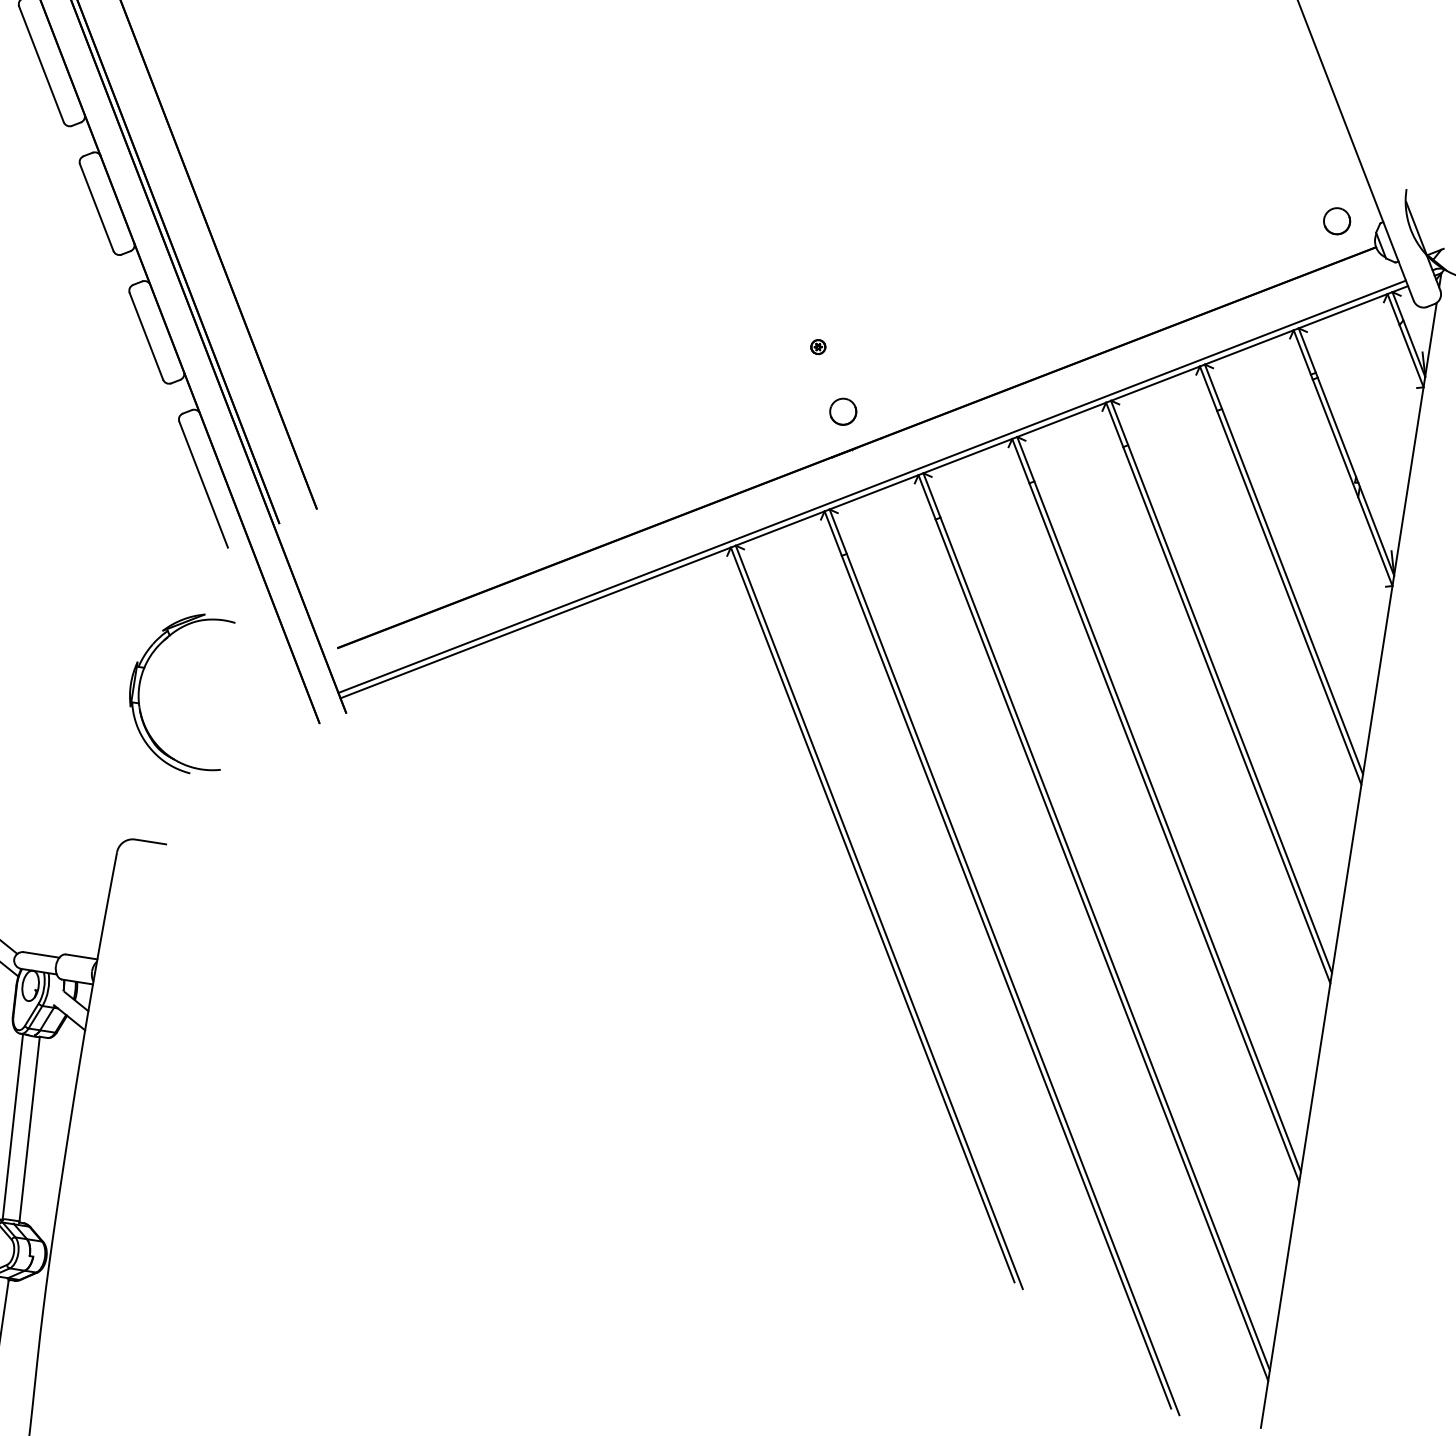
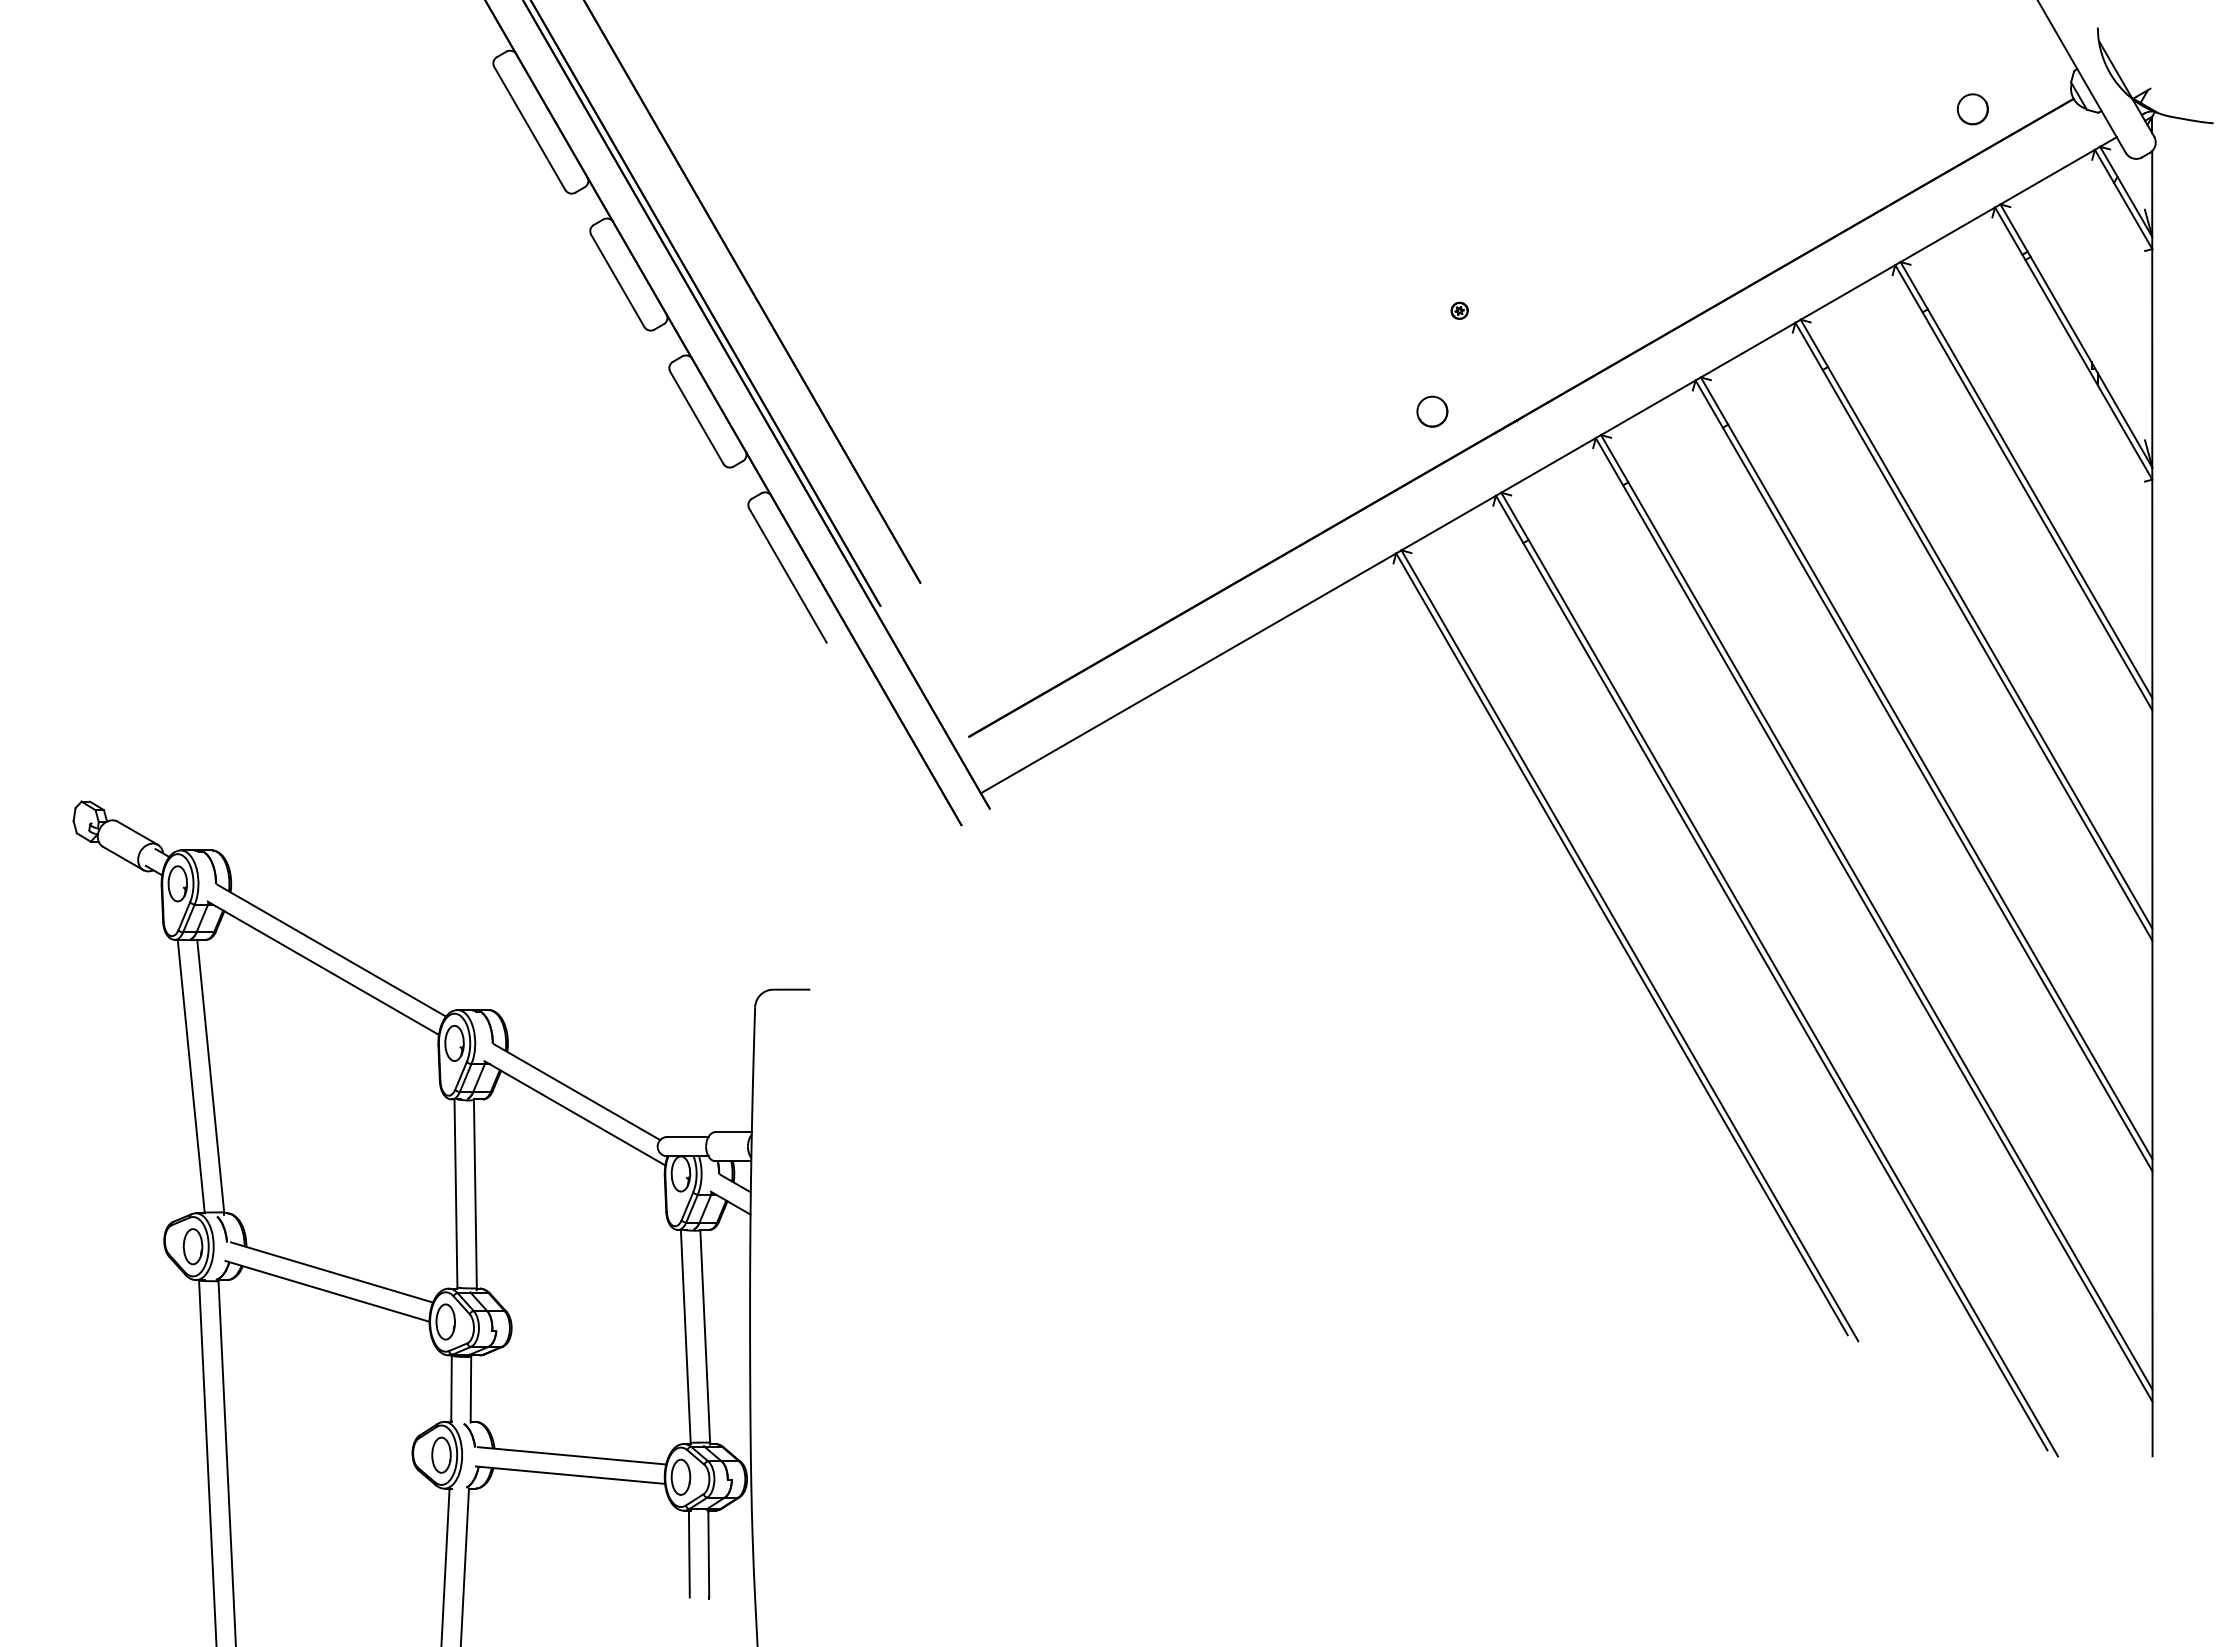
part: (1336, 221) -> (1972, 109), moved
part: (843, 411) -> (1432, 411), moved
line: (872, 486) -> (1545, 459), removed
part: (141, 678) -> (752, 806), removed

